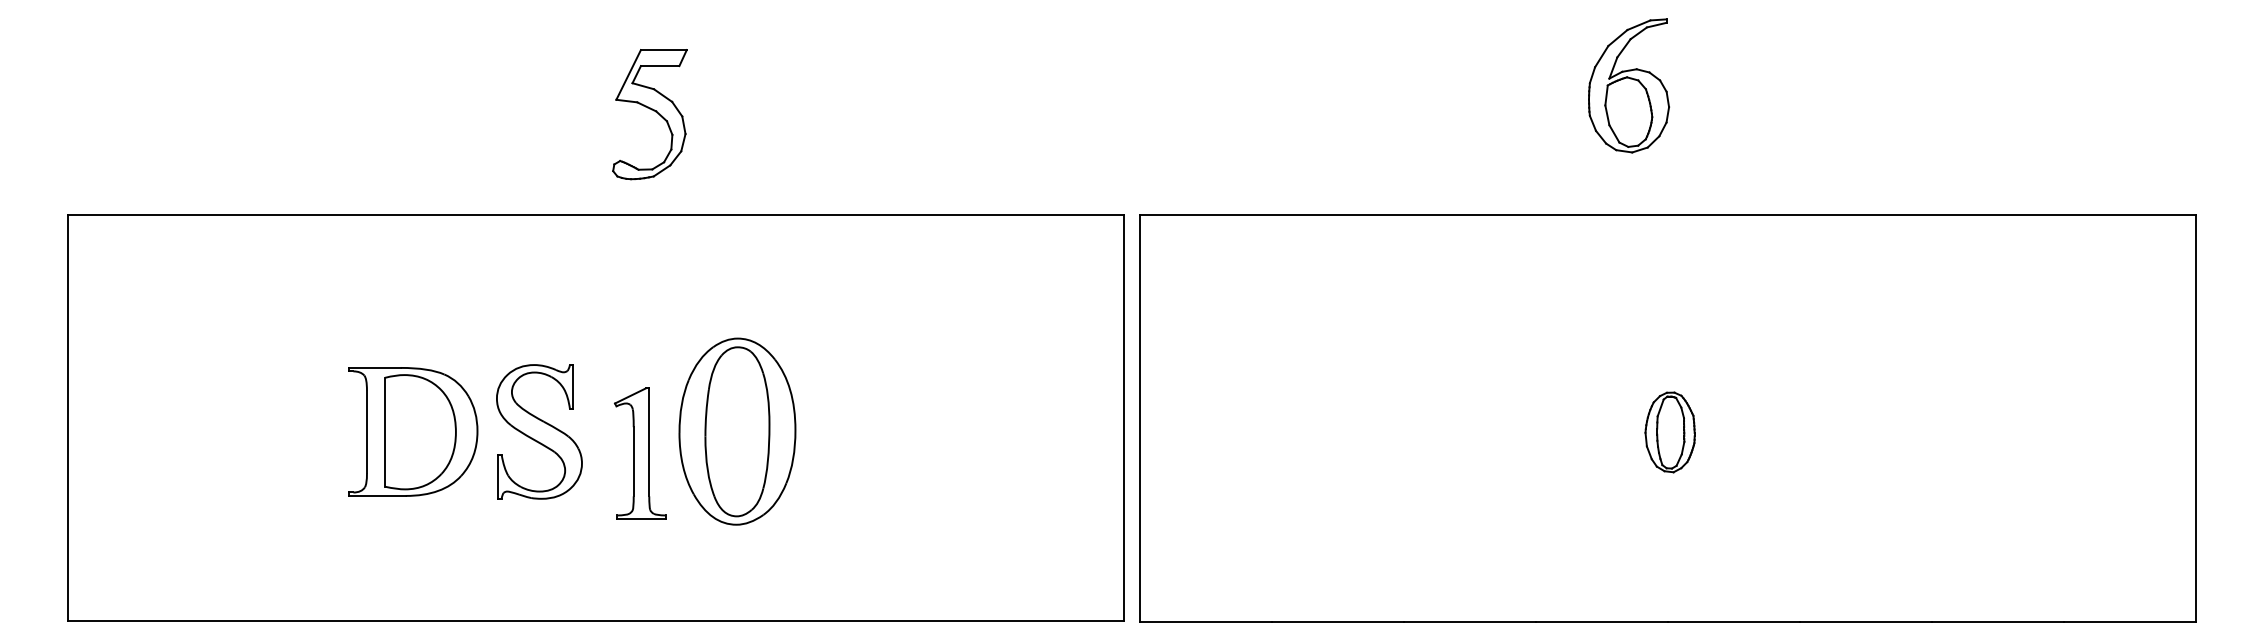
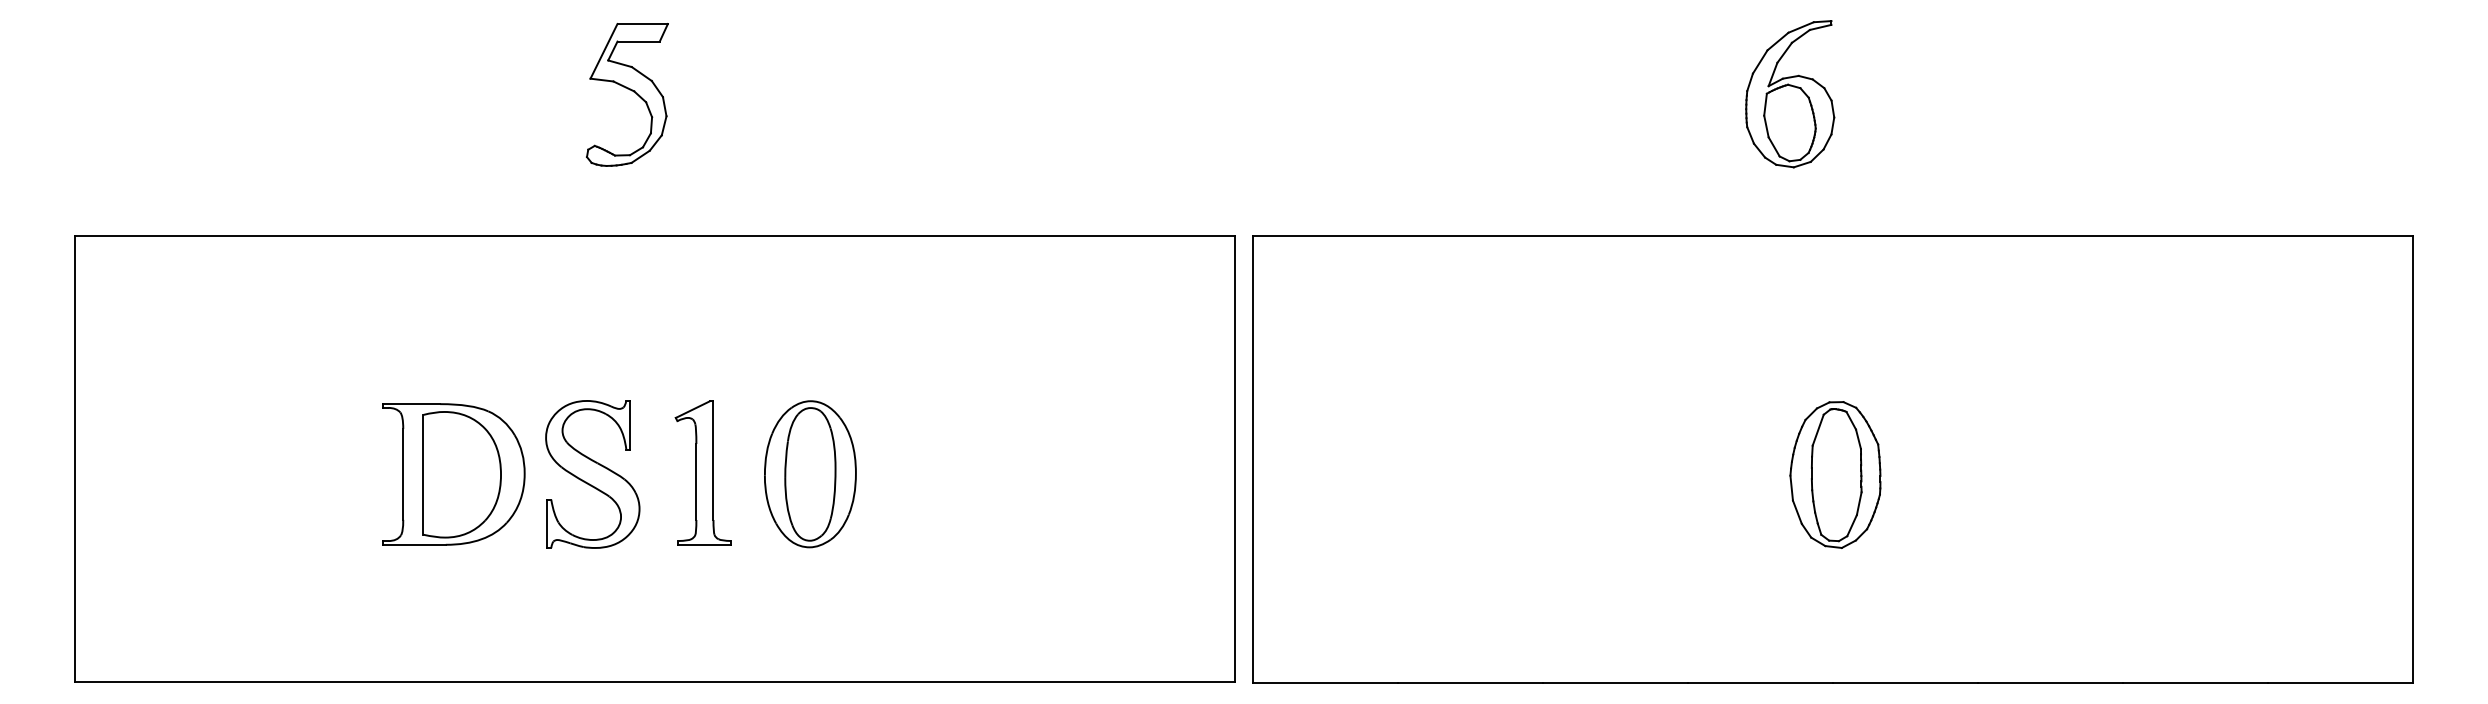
part: (649, 114) -> (626, 94), moved
part: (737, 431) -> (810, 473), size x0.71
part: (1669, 432) -> (1834, 475), size x1.67
part: (640, 453) -> (703, 472), moved

